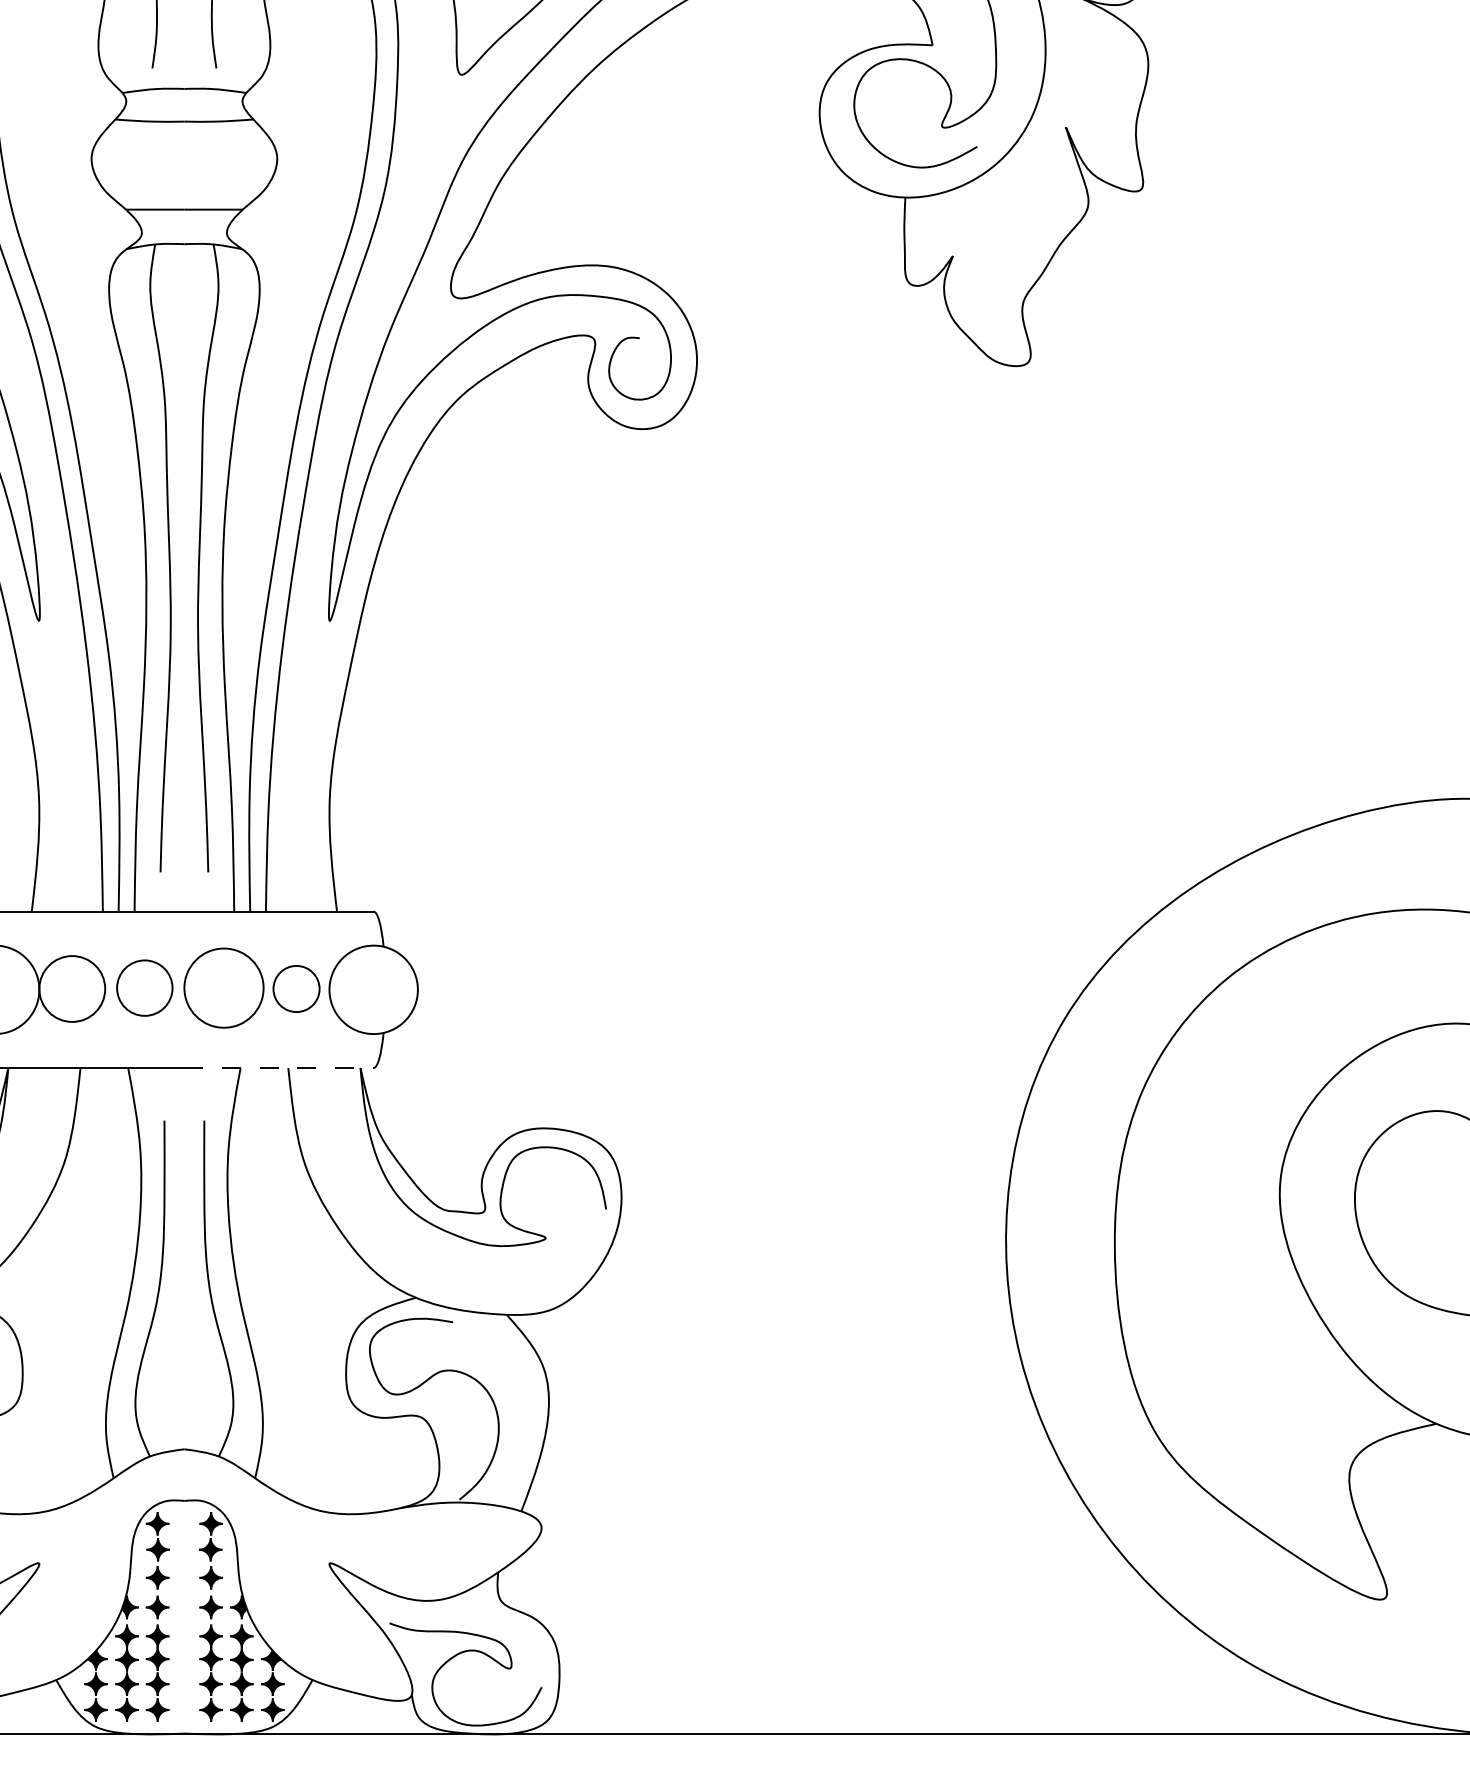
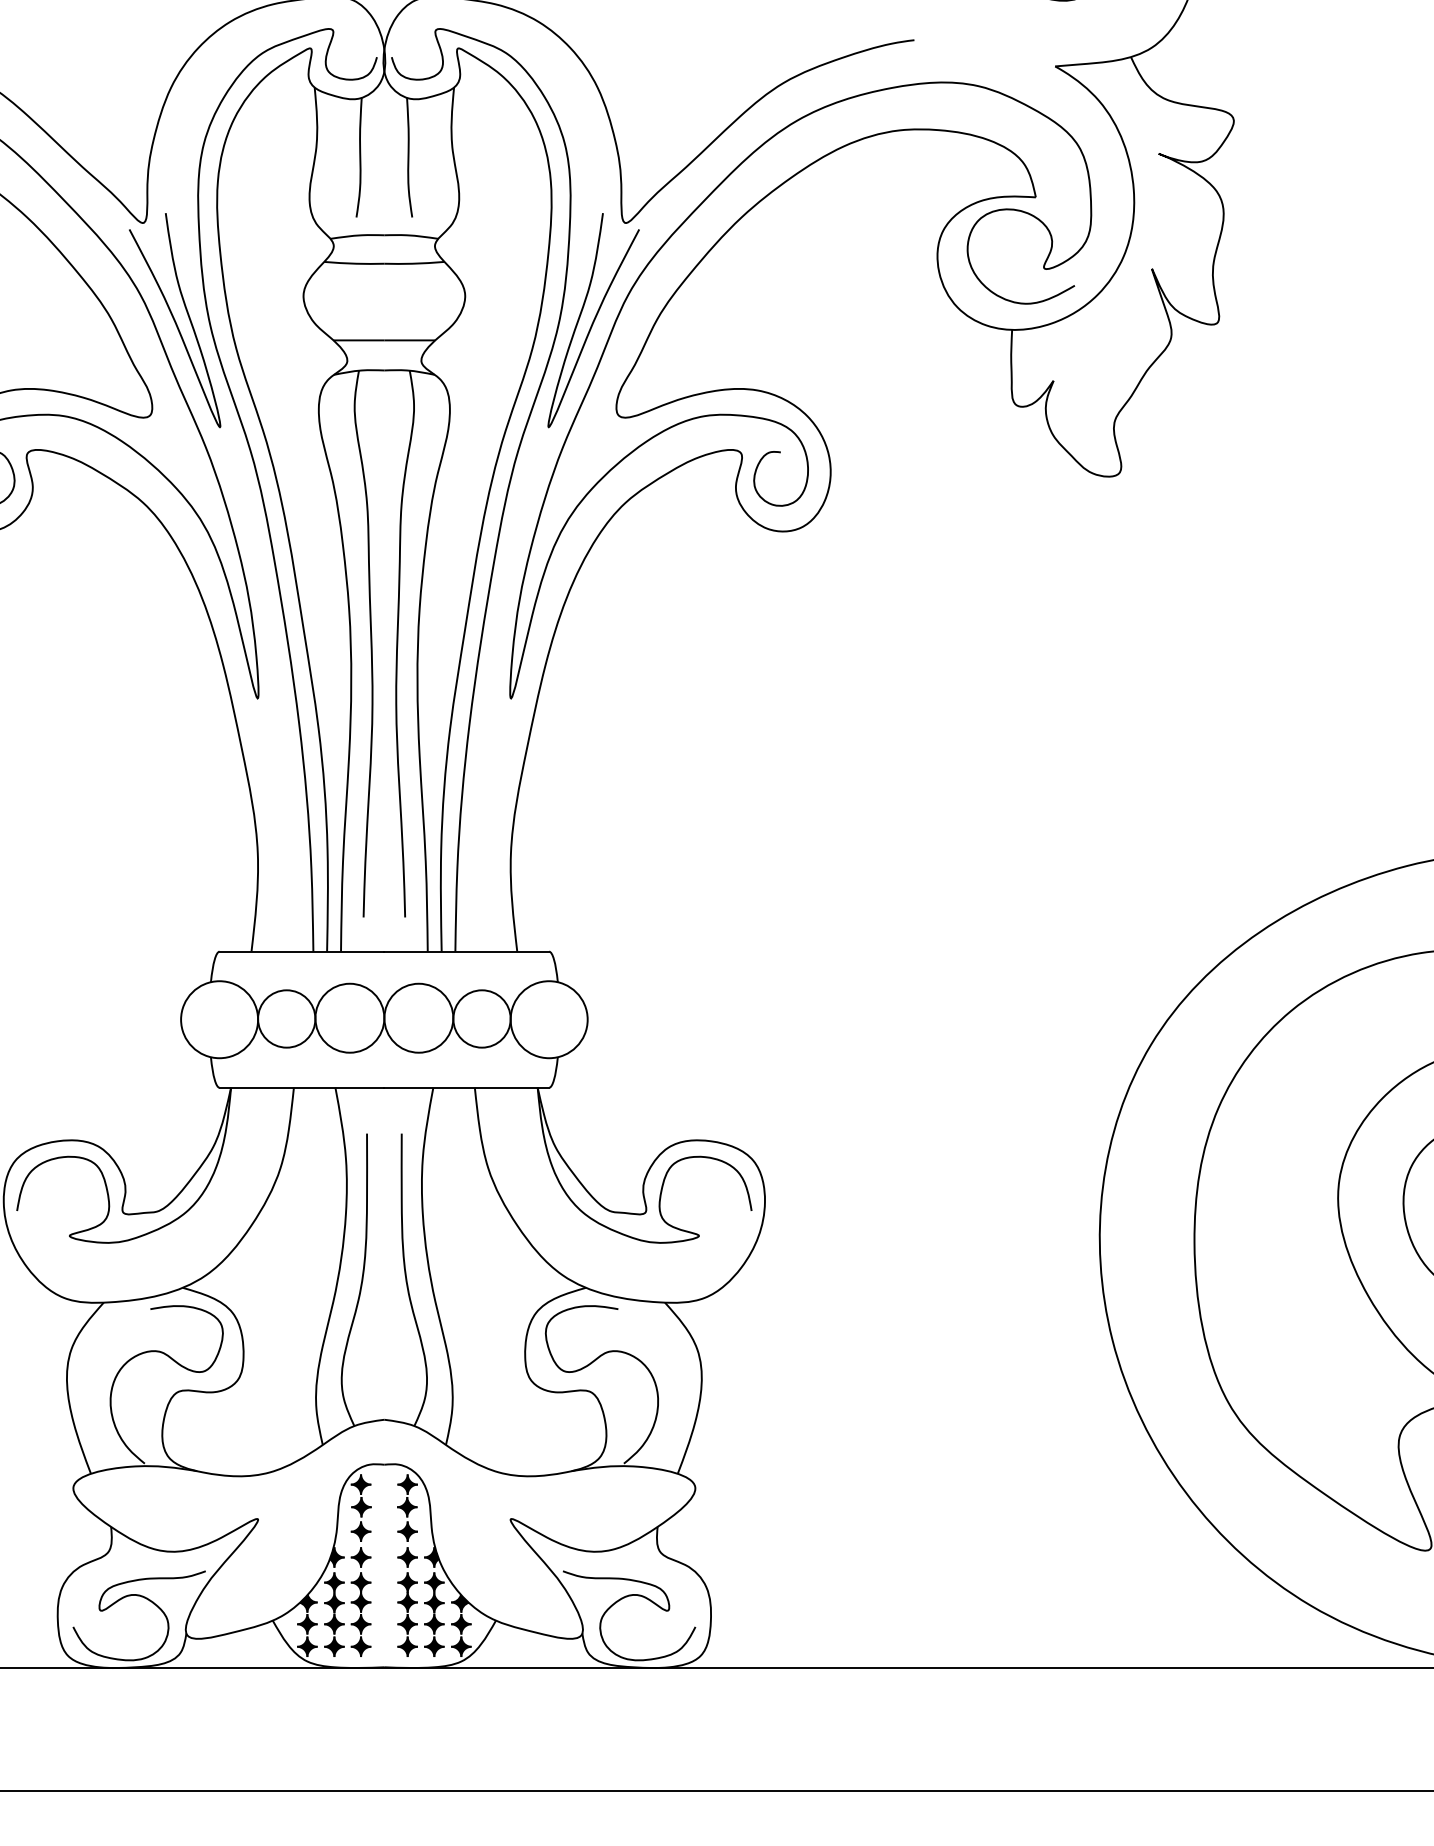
curve: (424, 186) -> (593, 320), added
circle: (144, 987) -> (349, 1017), size x1.43
circle: (295, 988) -> (481, 1018), size x1.43
line: (279, 1067) -> (467, 1087), dashed -> solid

